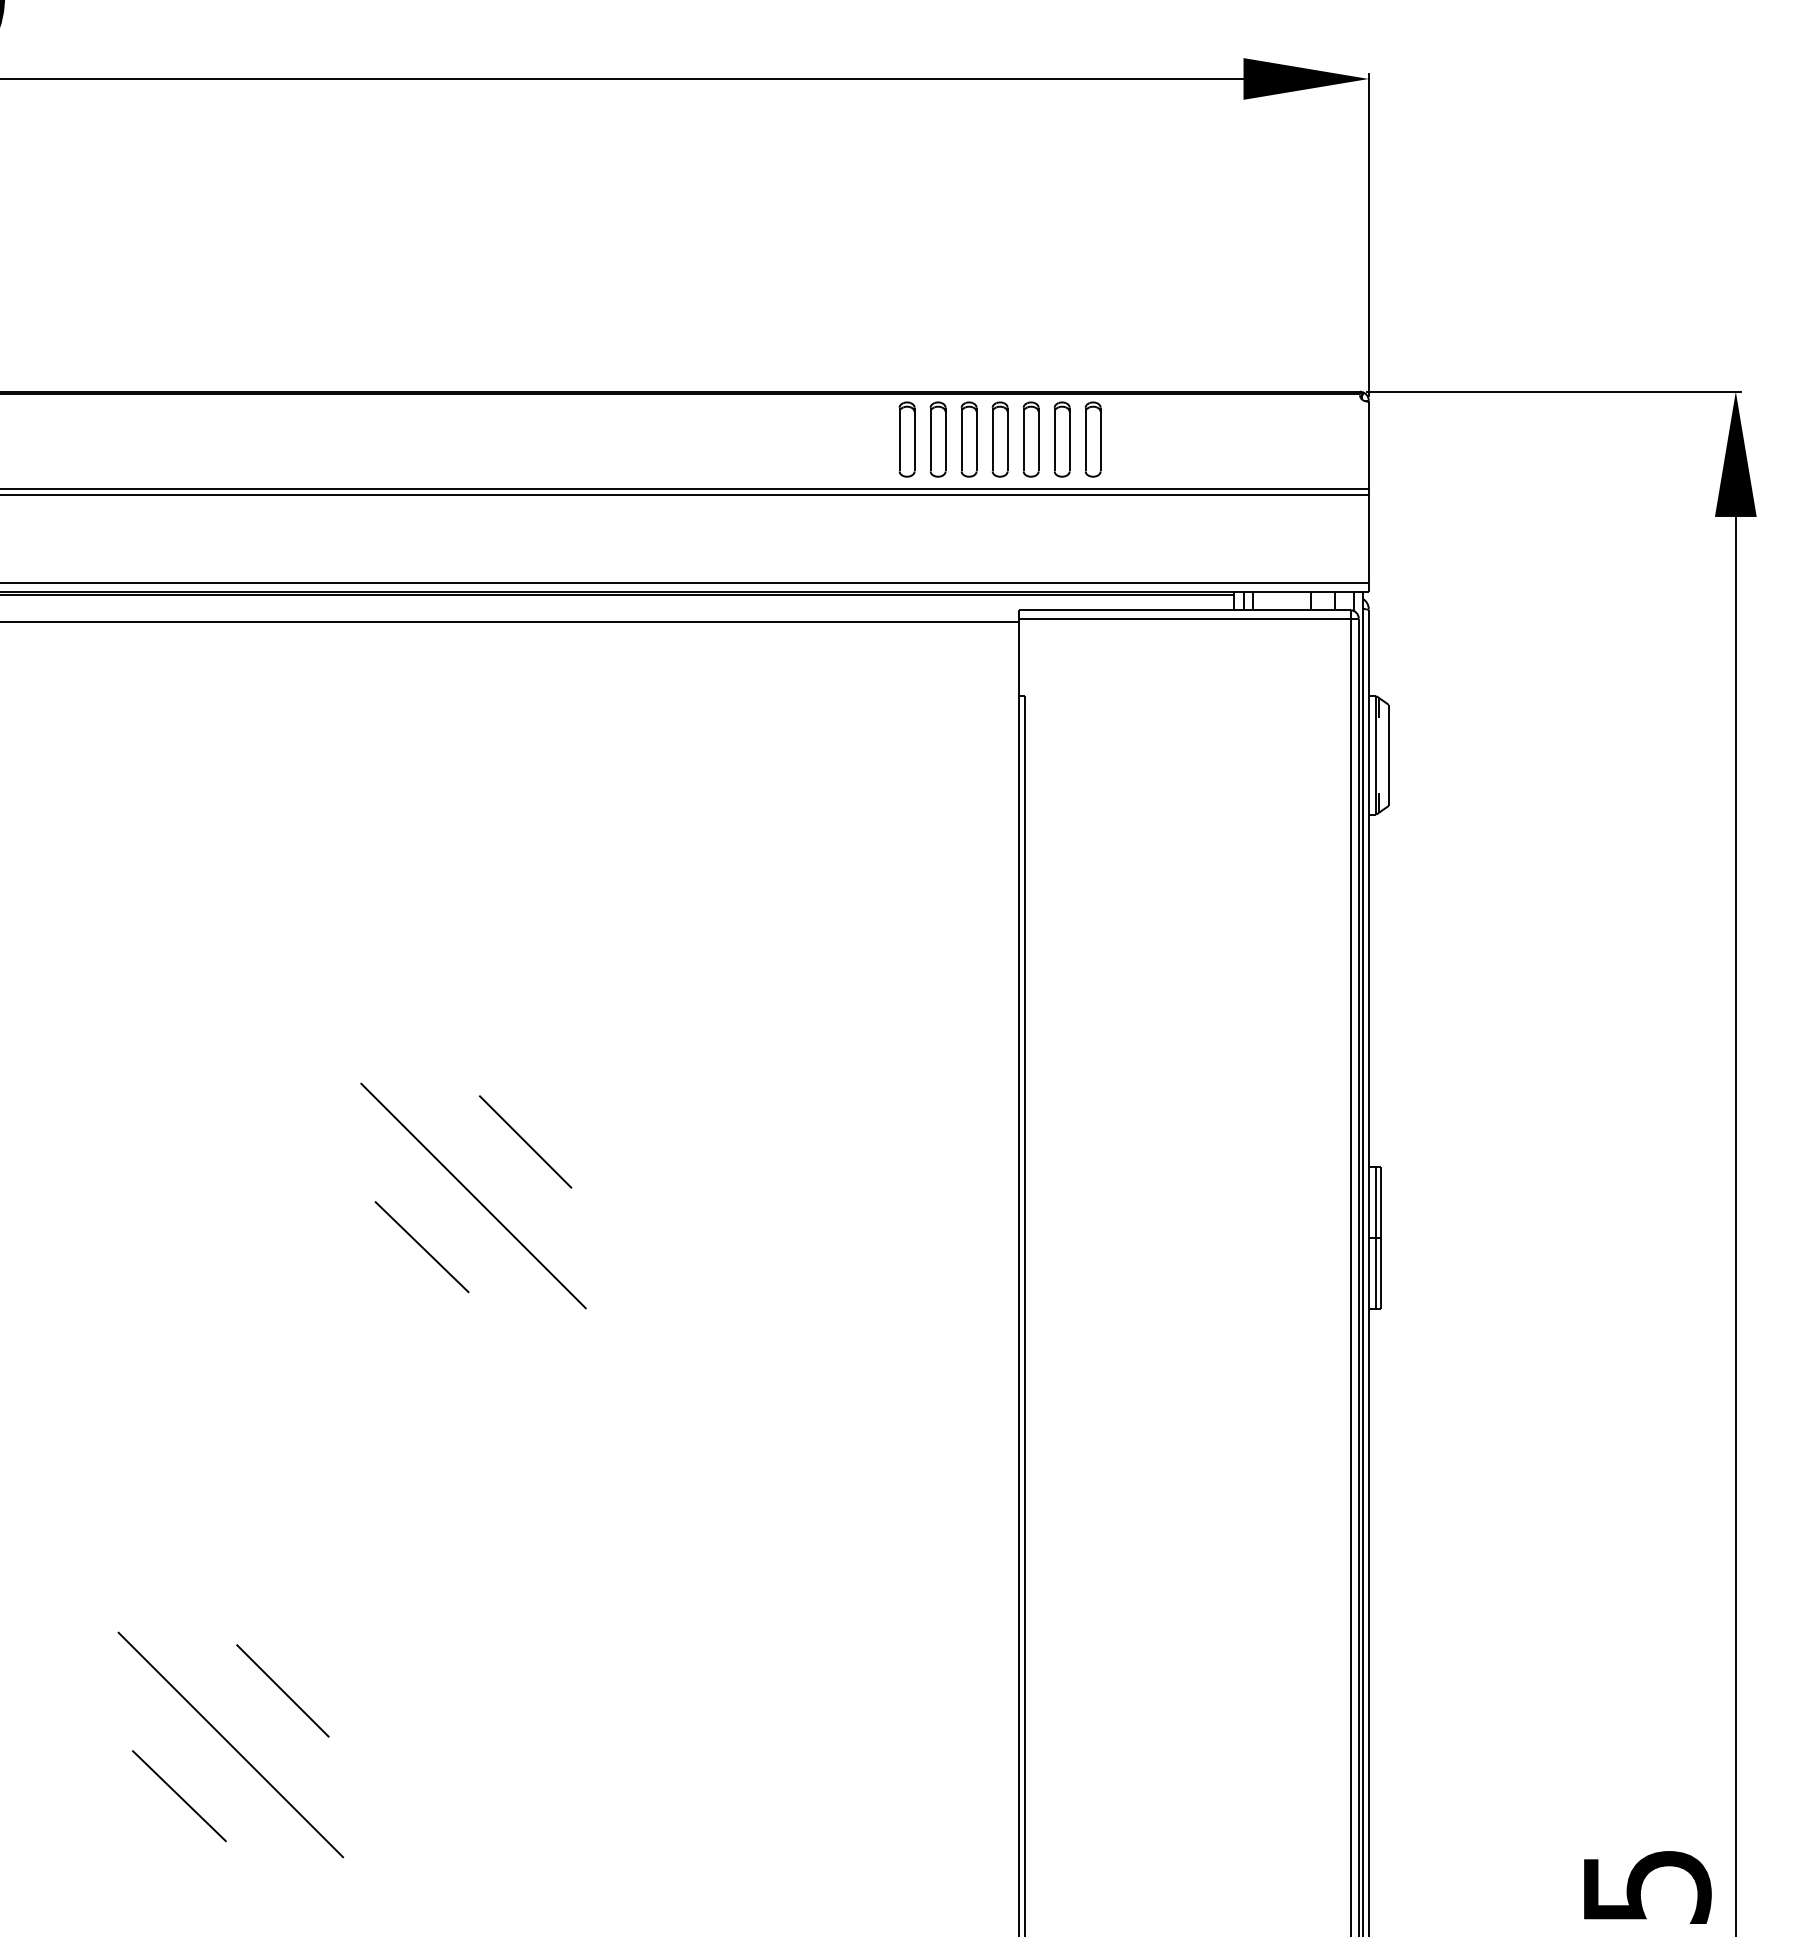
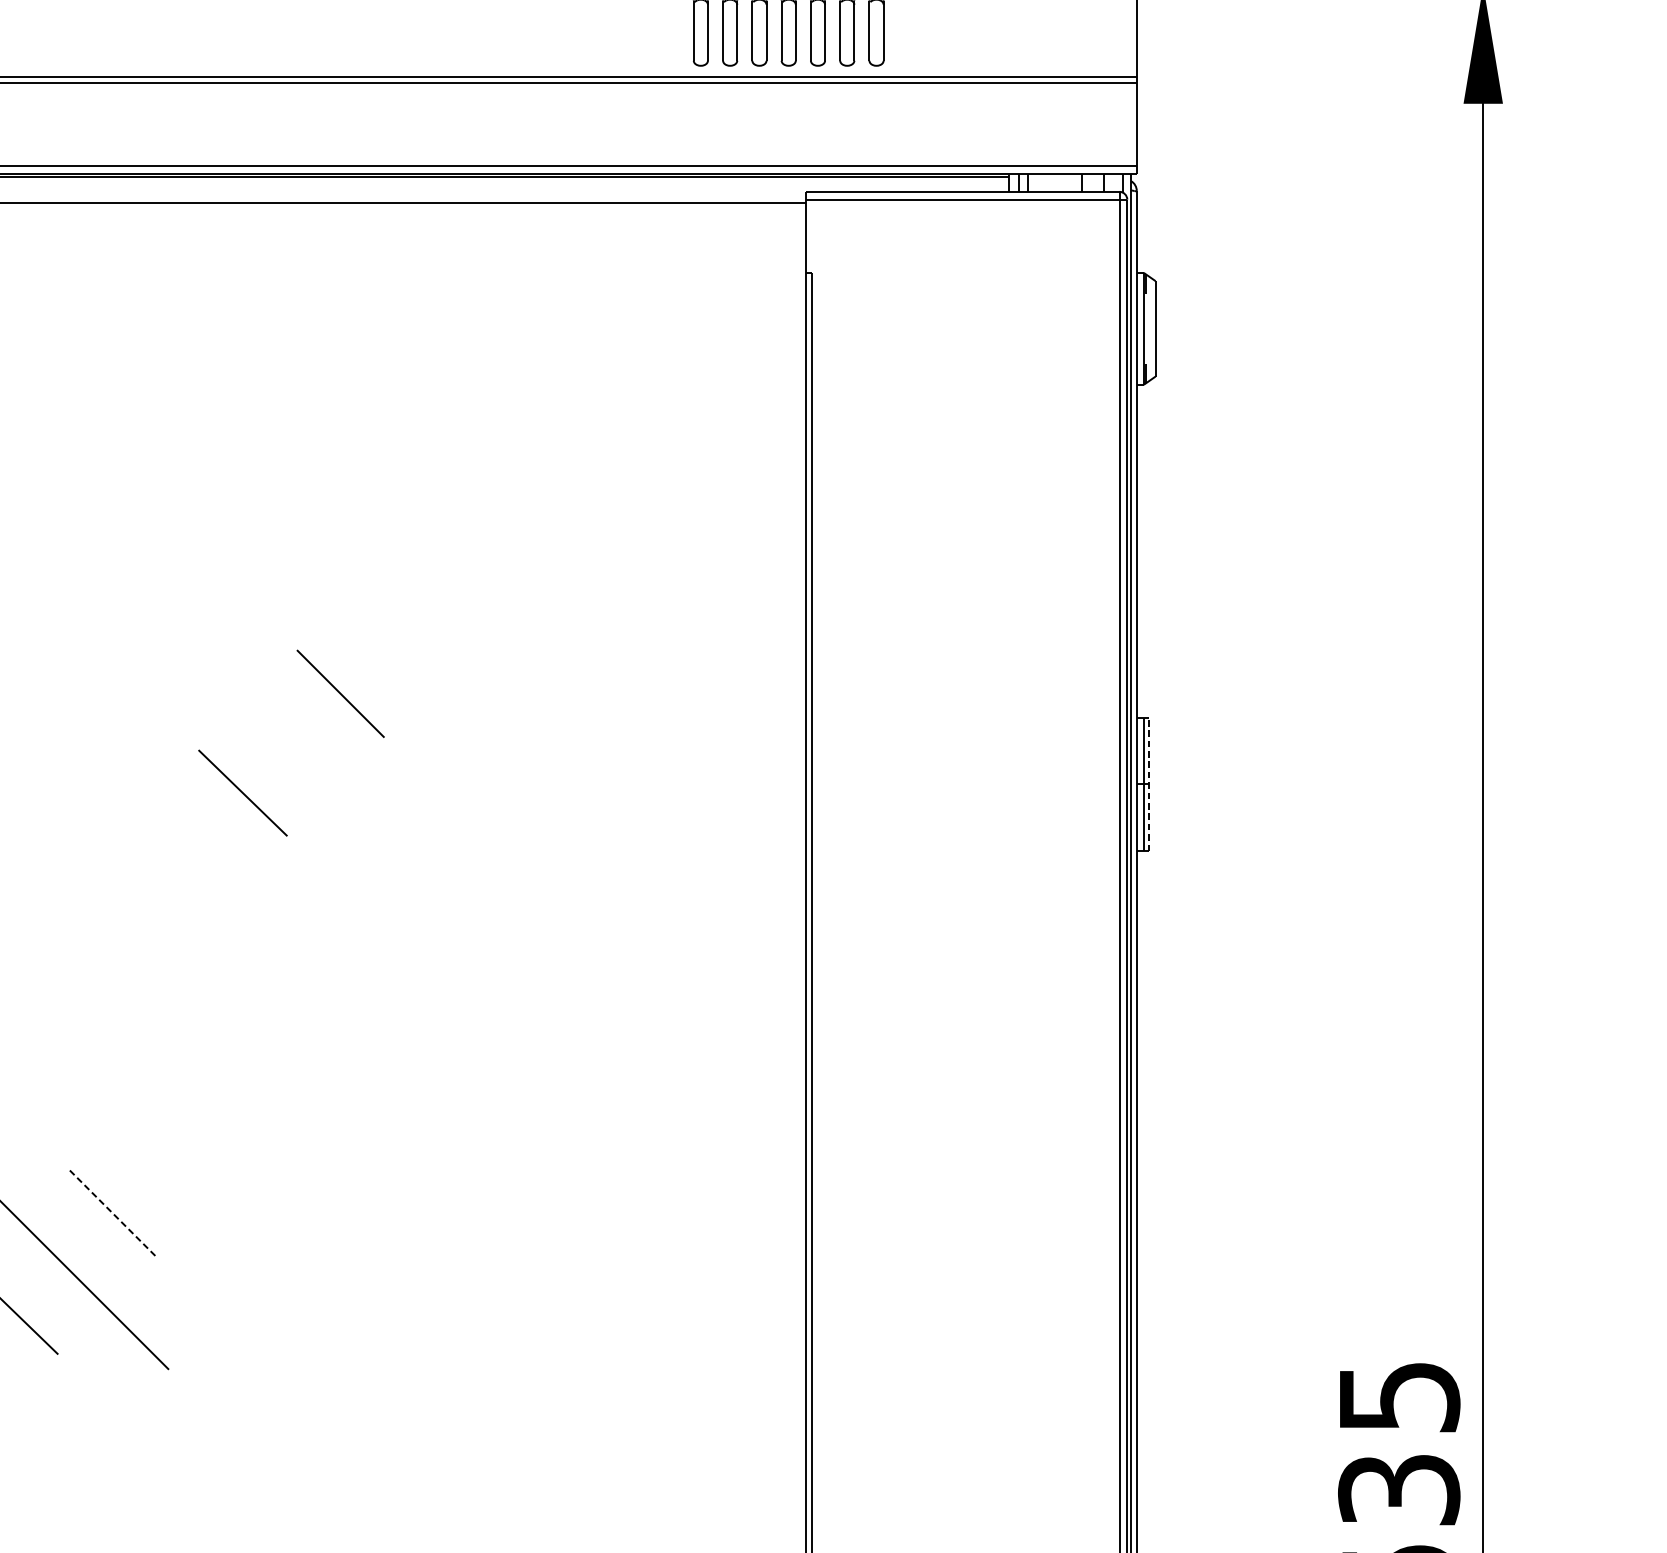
line: (473, 1195) -> (291, 744), removed
line: (1381, 1237) -> (1148, 784), solid -> dashed
line: (282, 1690) -> (111, 1211), solid -> dashed

